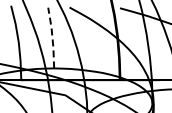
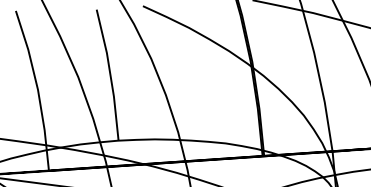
line: (52, 37) -> (110, 73), dashed -> solid

